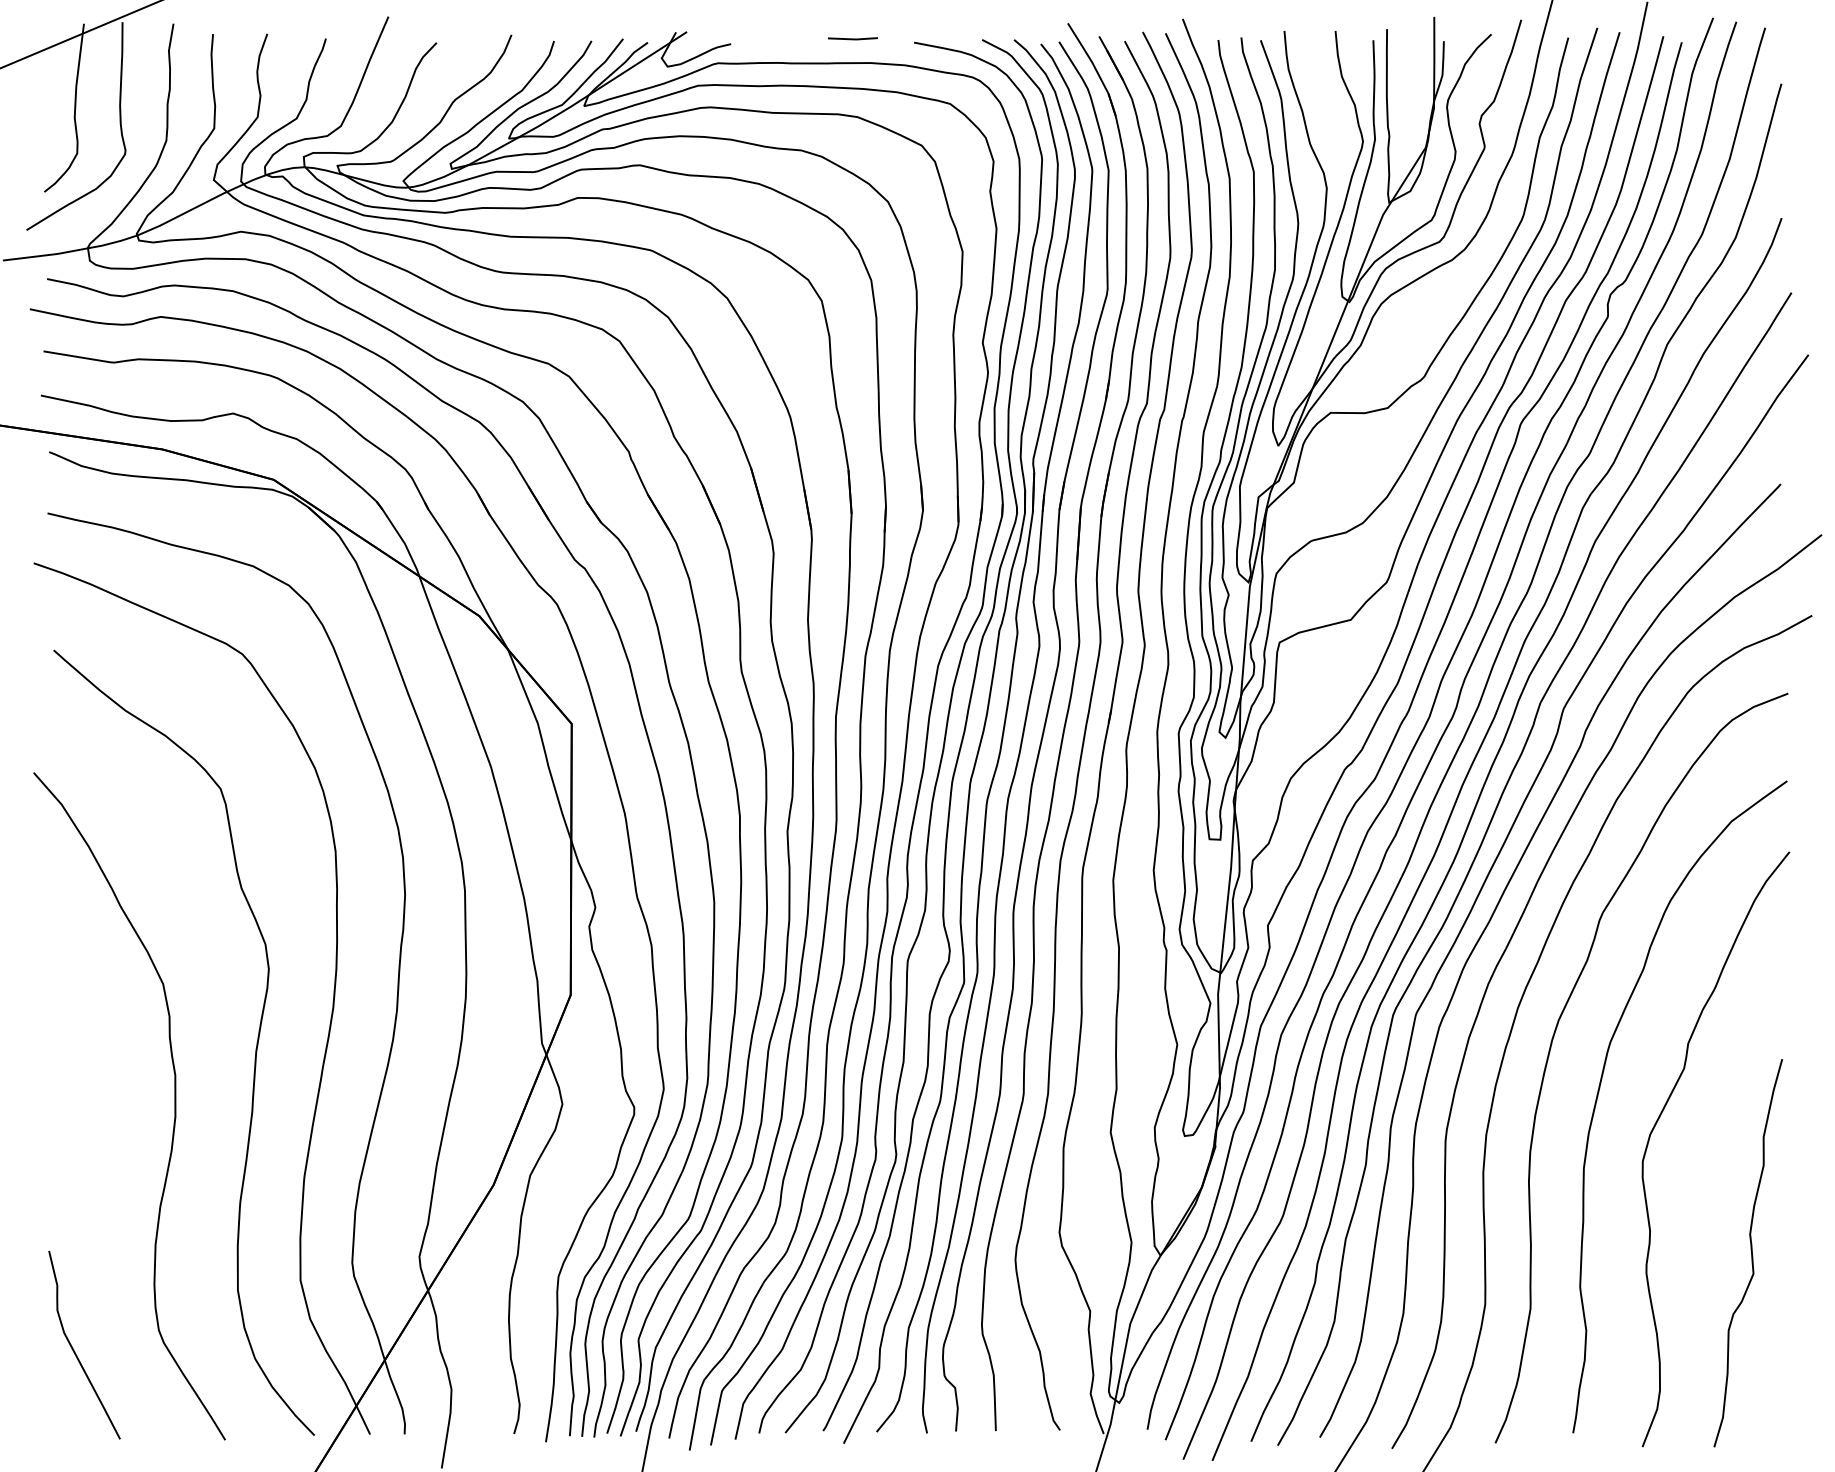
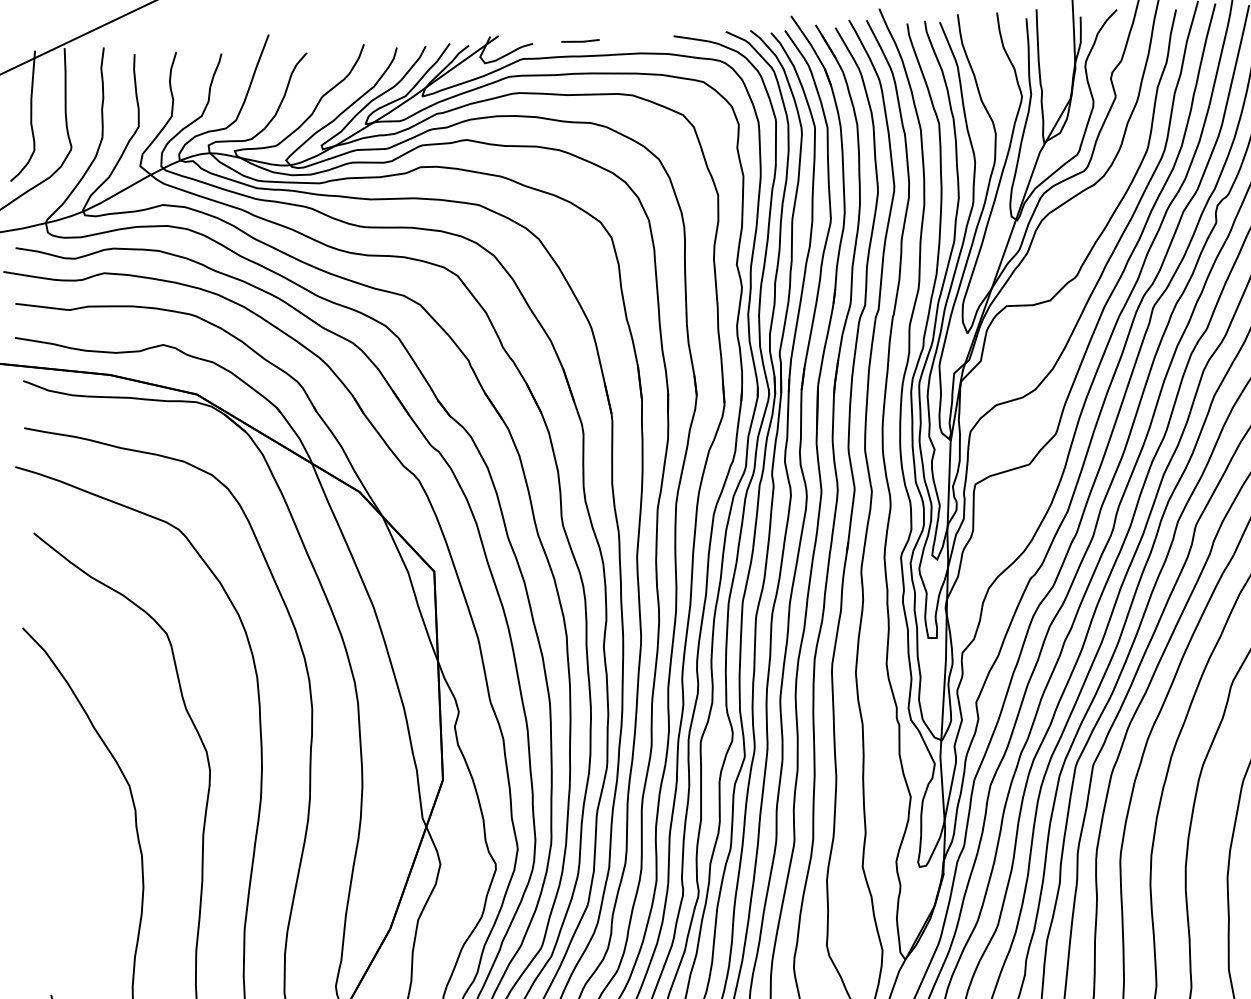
line: (852, 38) -> (580, 41), moved

